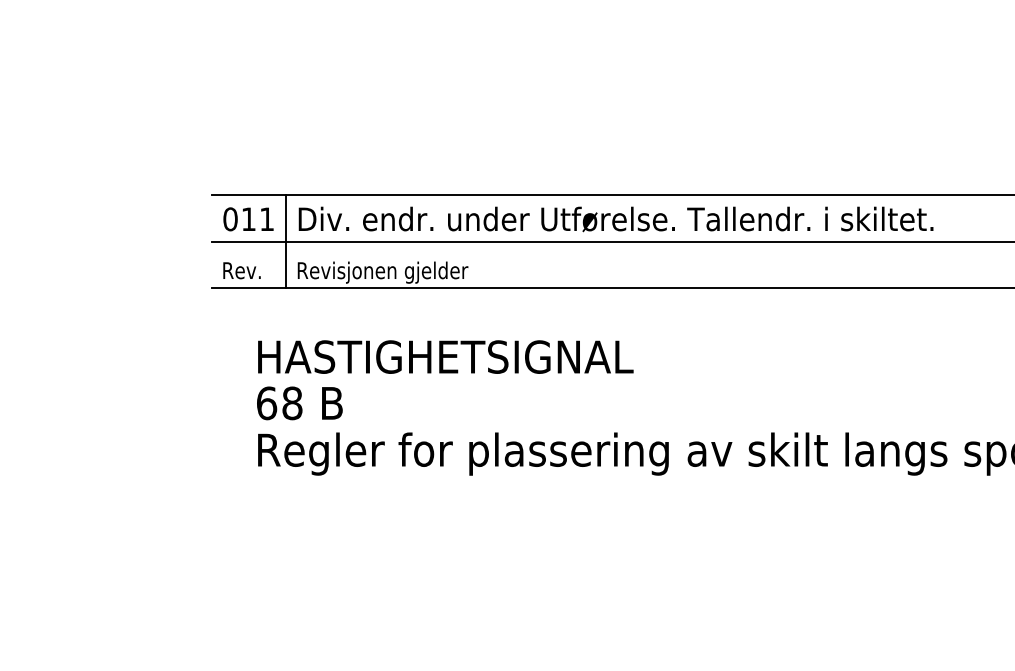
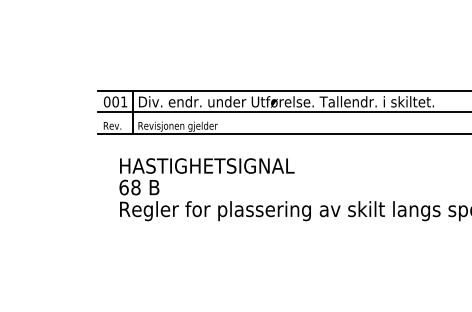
text: (248, 218) -> (115, 101), 011 -> 001

